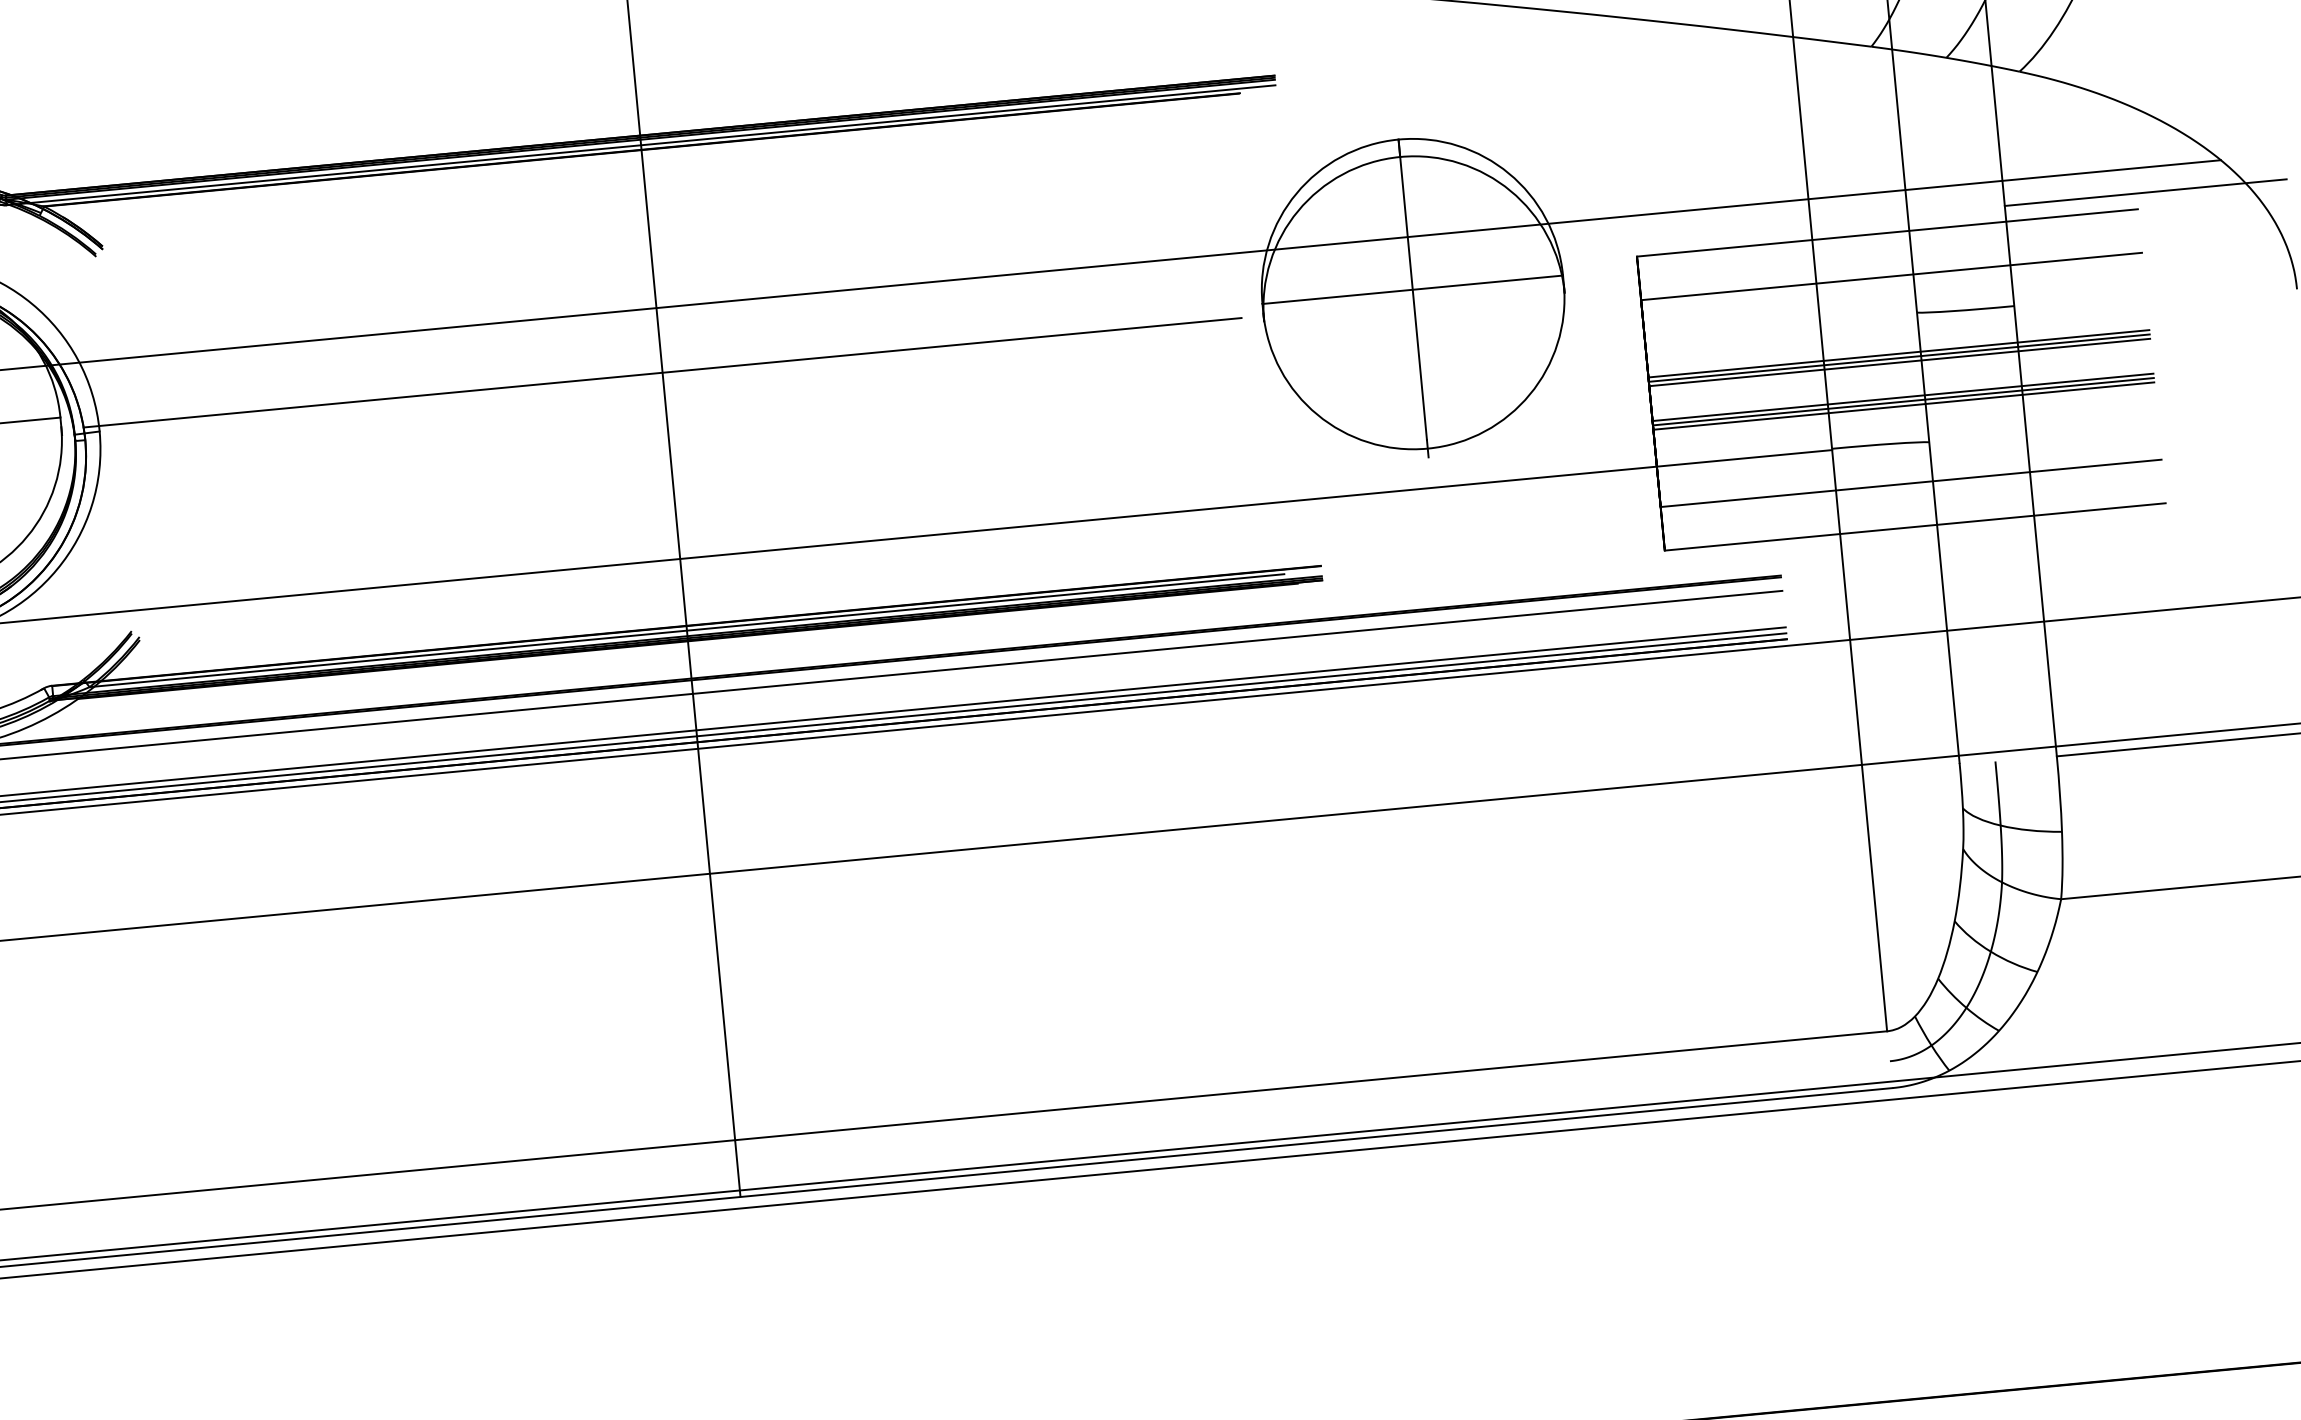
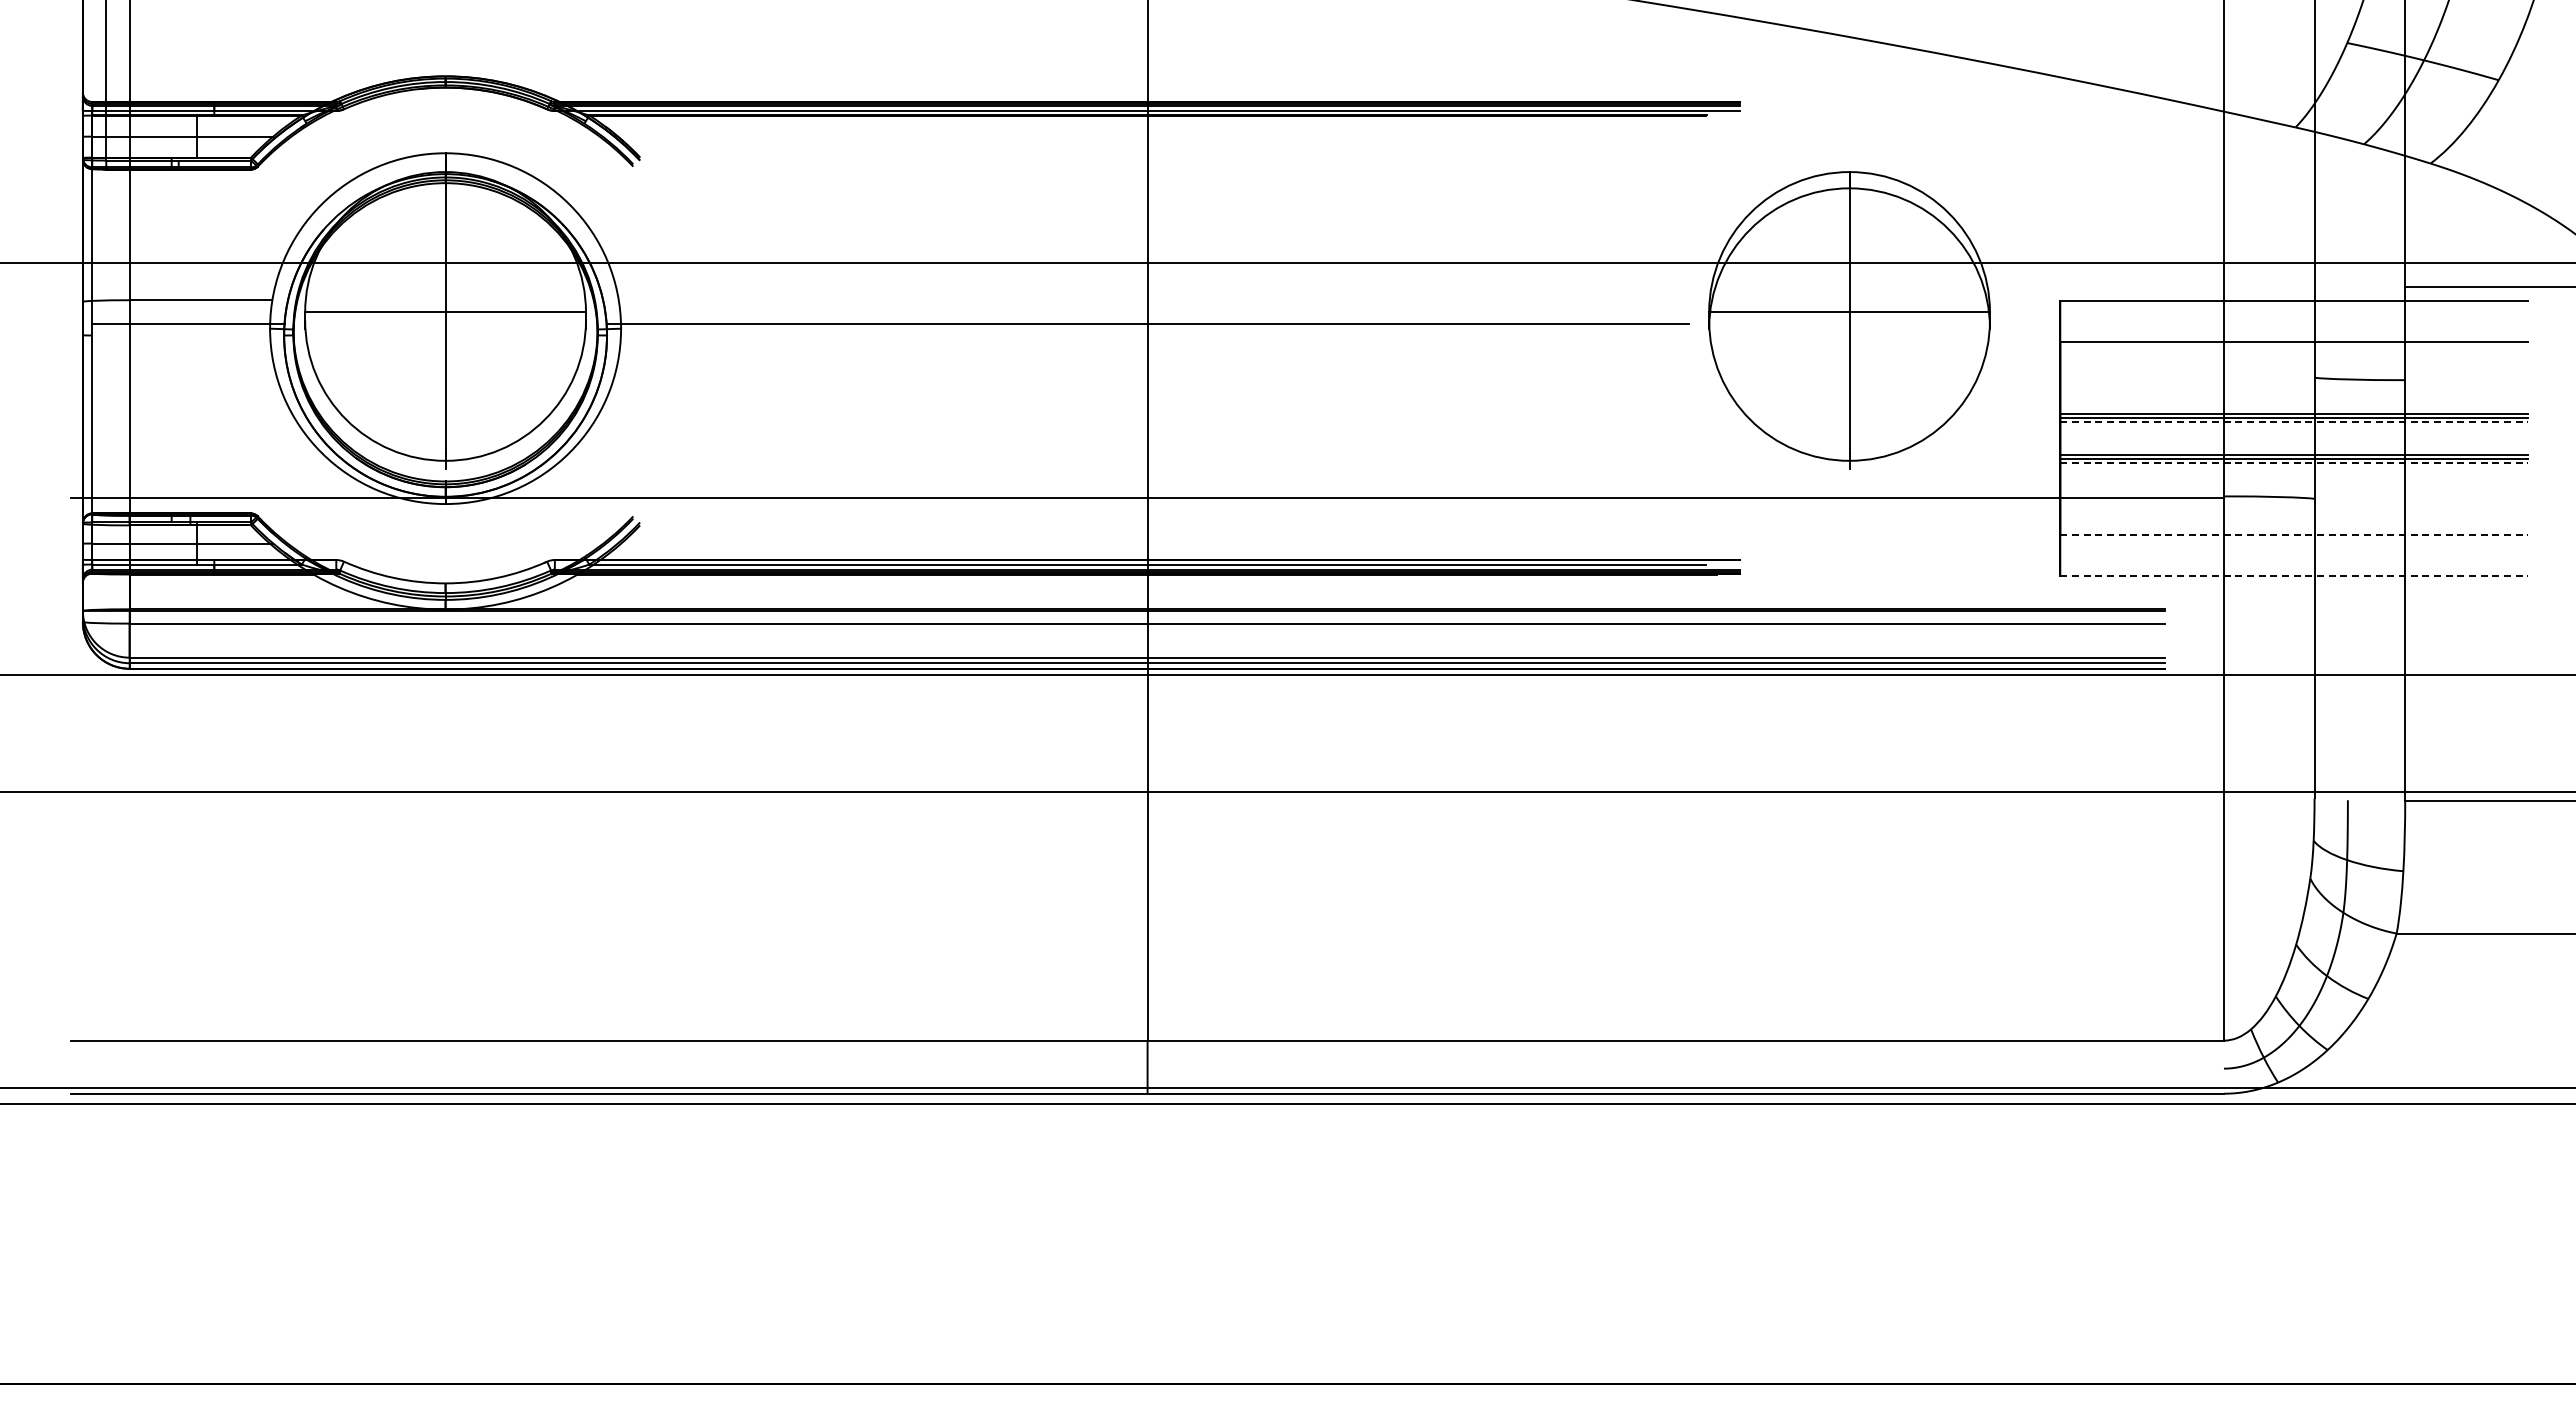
line: (1900, 362) -> (2294, 422), solid -> dashed
line: (1904, 406) -> (2294, 463), solid -> dashed
line: (1911, 483) -> (2294, 535), solid -> dashed
line: (1915, 527) -> (2294, 576), solid -> dashed

